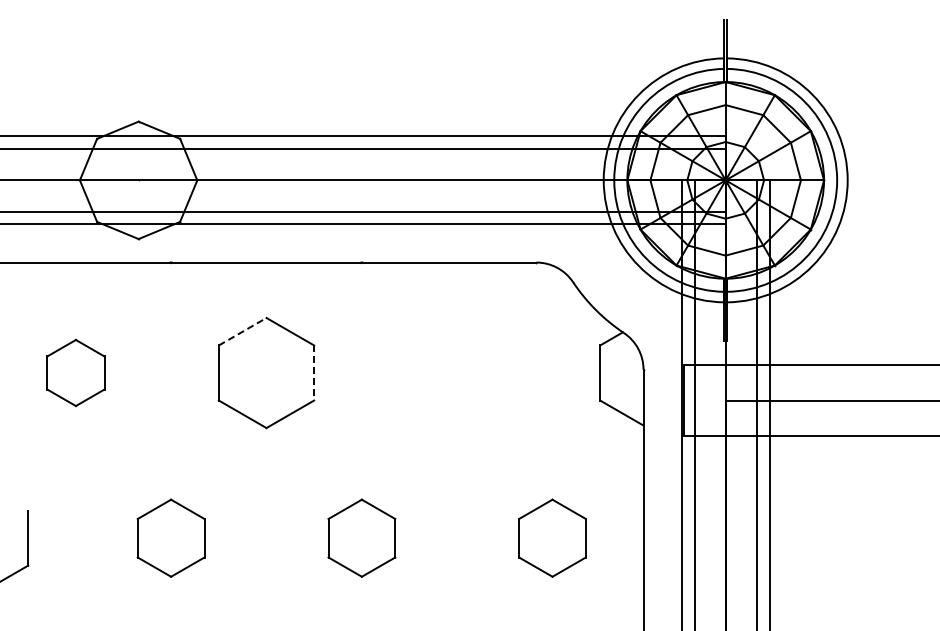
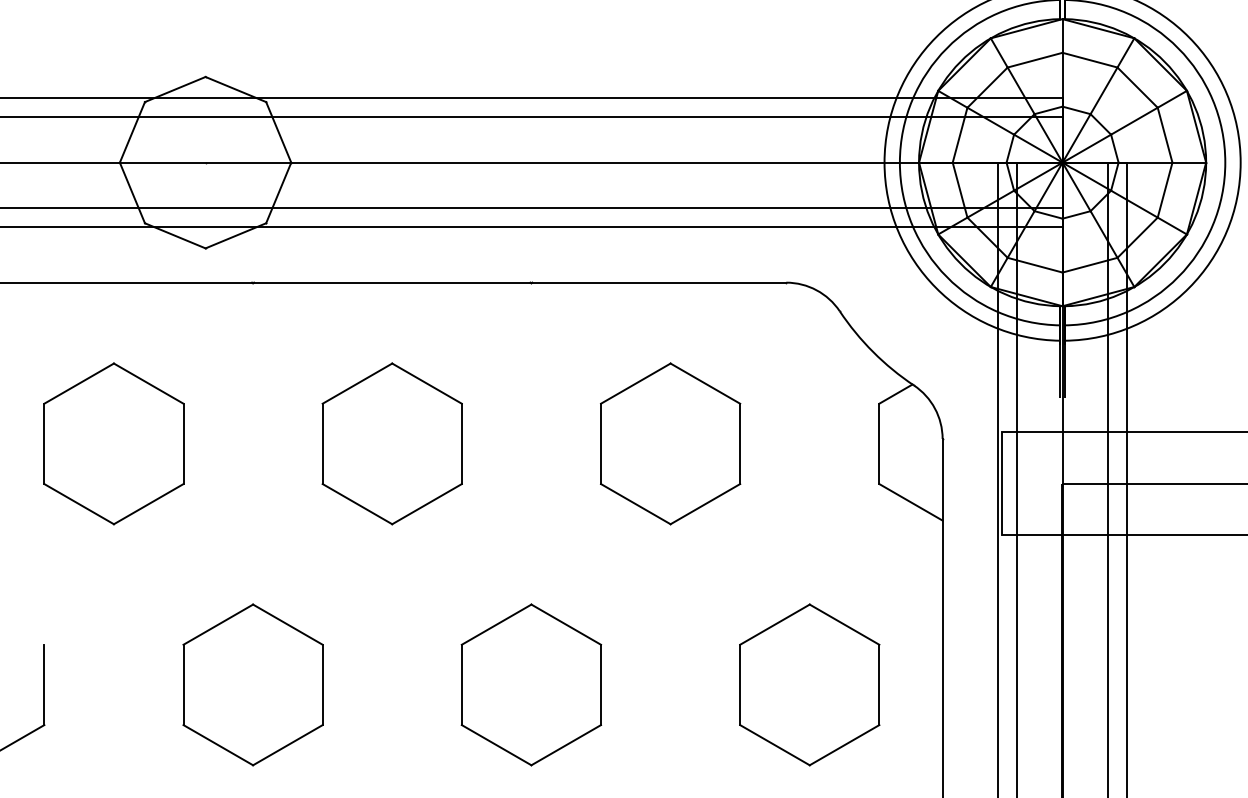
line: (242, 331) -> (357, 383), dashed -> solid
part: (75, 372) -> (113, 443), size x1.67
part: (456, 372) -> (669, 443), added
line: (314, 373) -> (462, 444), dashed -> solid
part: (170, 538) -> (252, 685), size x1.43
part: (361, 538) -> (530, 685), size x1.43
part: (552, 538) -> (809, 685), size x1.43

